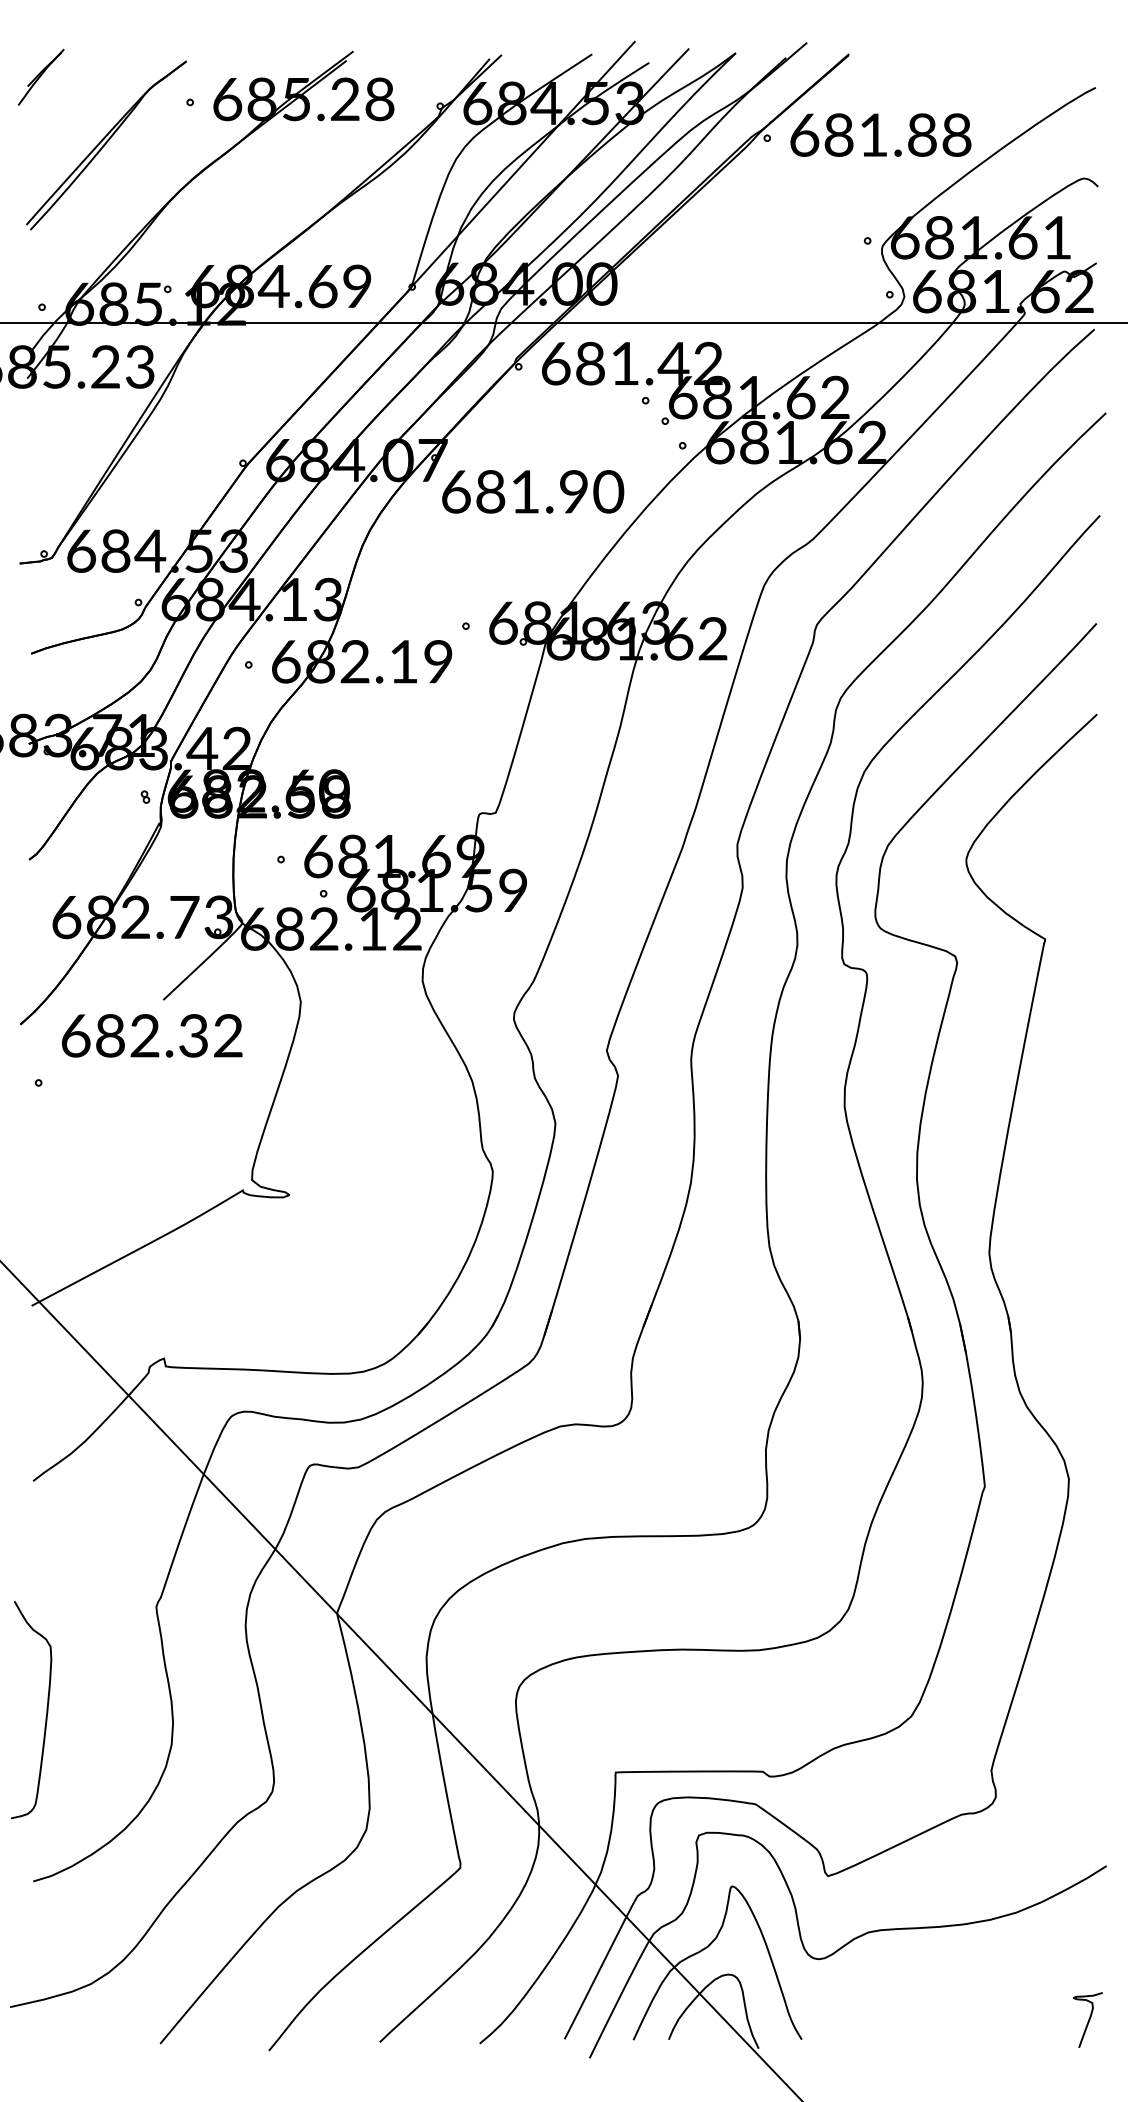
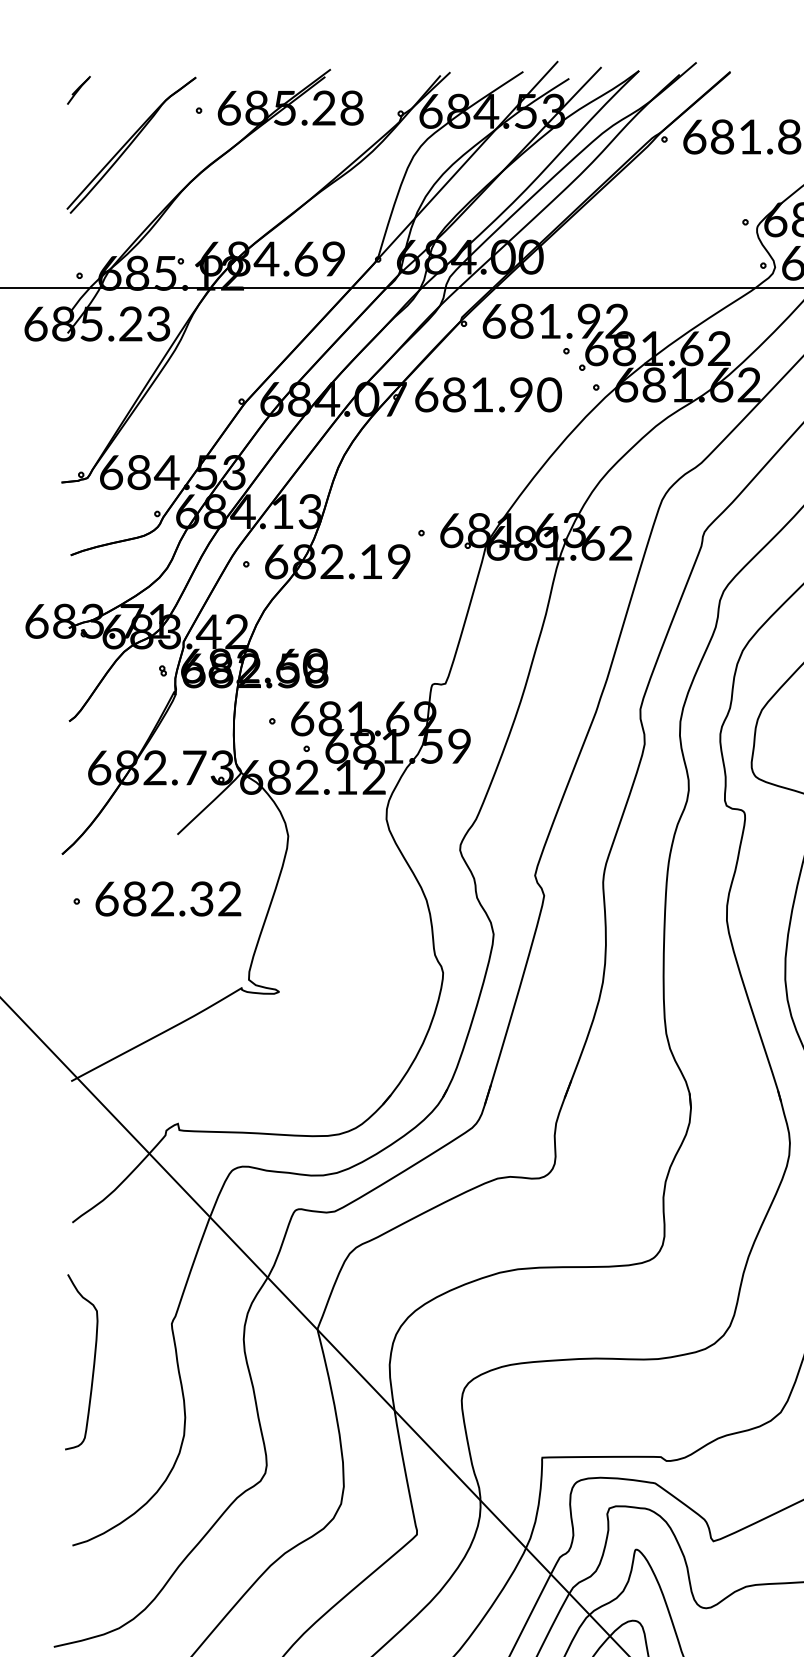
part: (41, 77) -> (79, 90), size x0.62
text: (673, 362) -> (588, 320), 681.42 -> 681.92
text: (533, 491) -> (488, 394), moved
text: (151, 1035) -> (167, 898), moved
curve: (46, 1710) -> (93, 1362), moved

